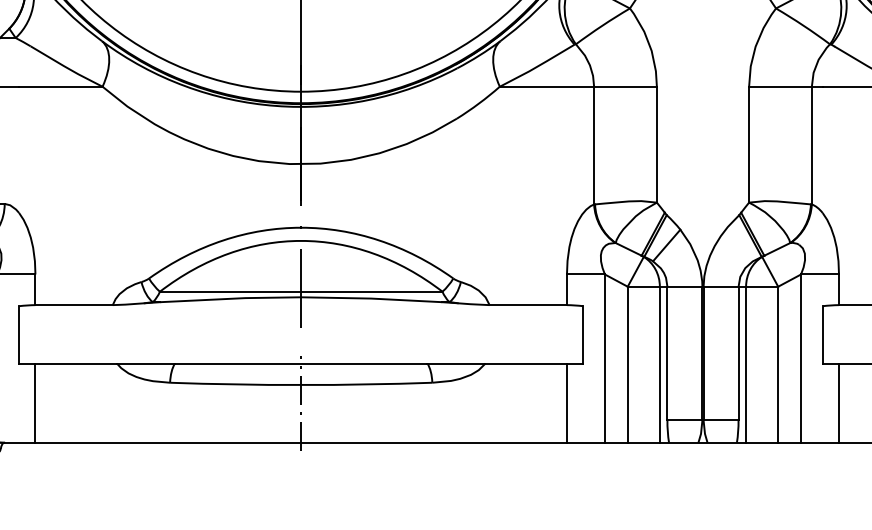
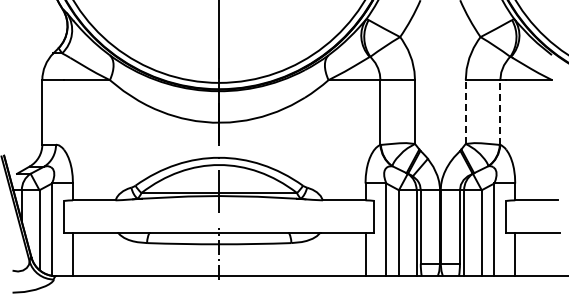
line: (748, 145) -> (465, 112), solid -> dashed
line: (812, 145) -> (500, 112), solid -> dashed

